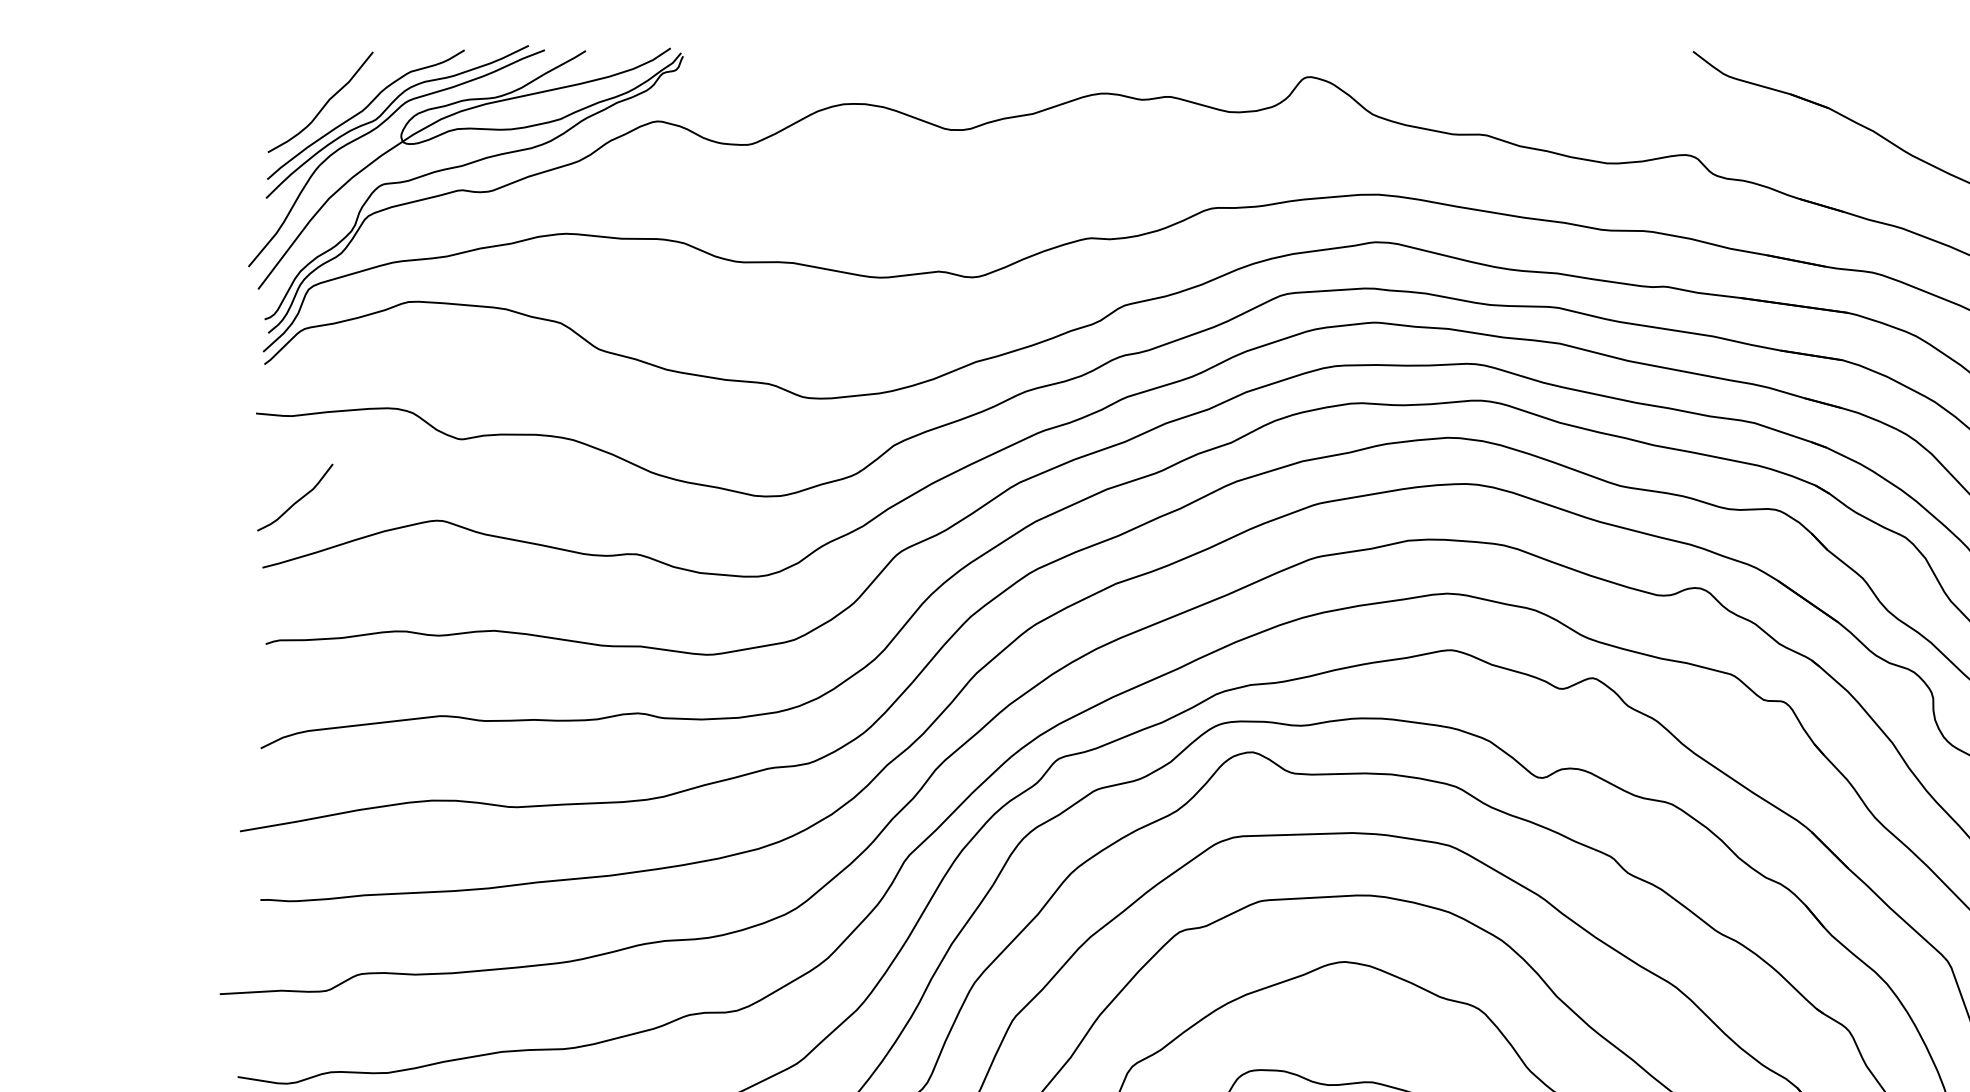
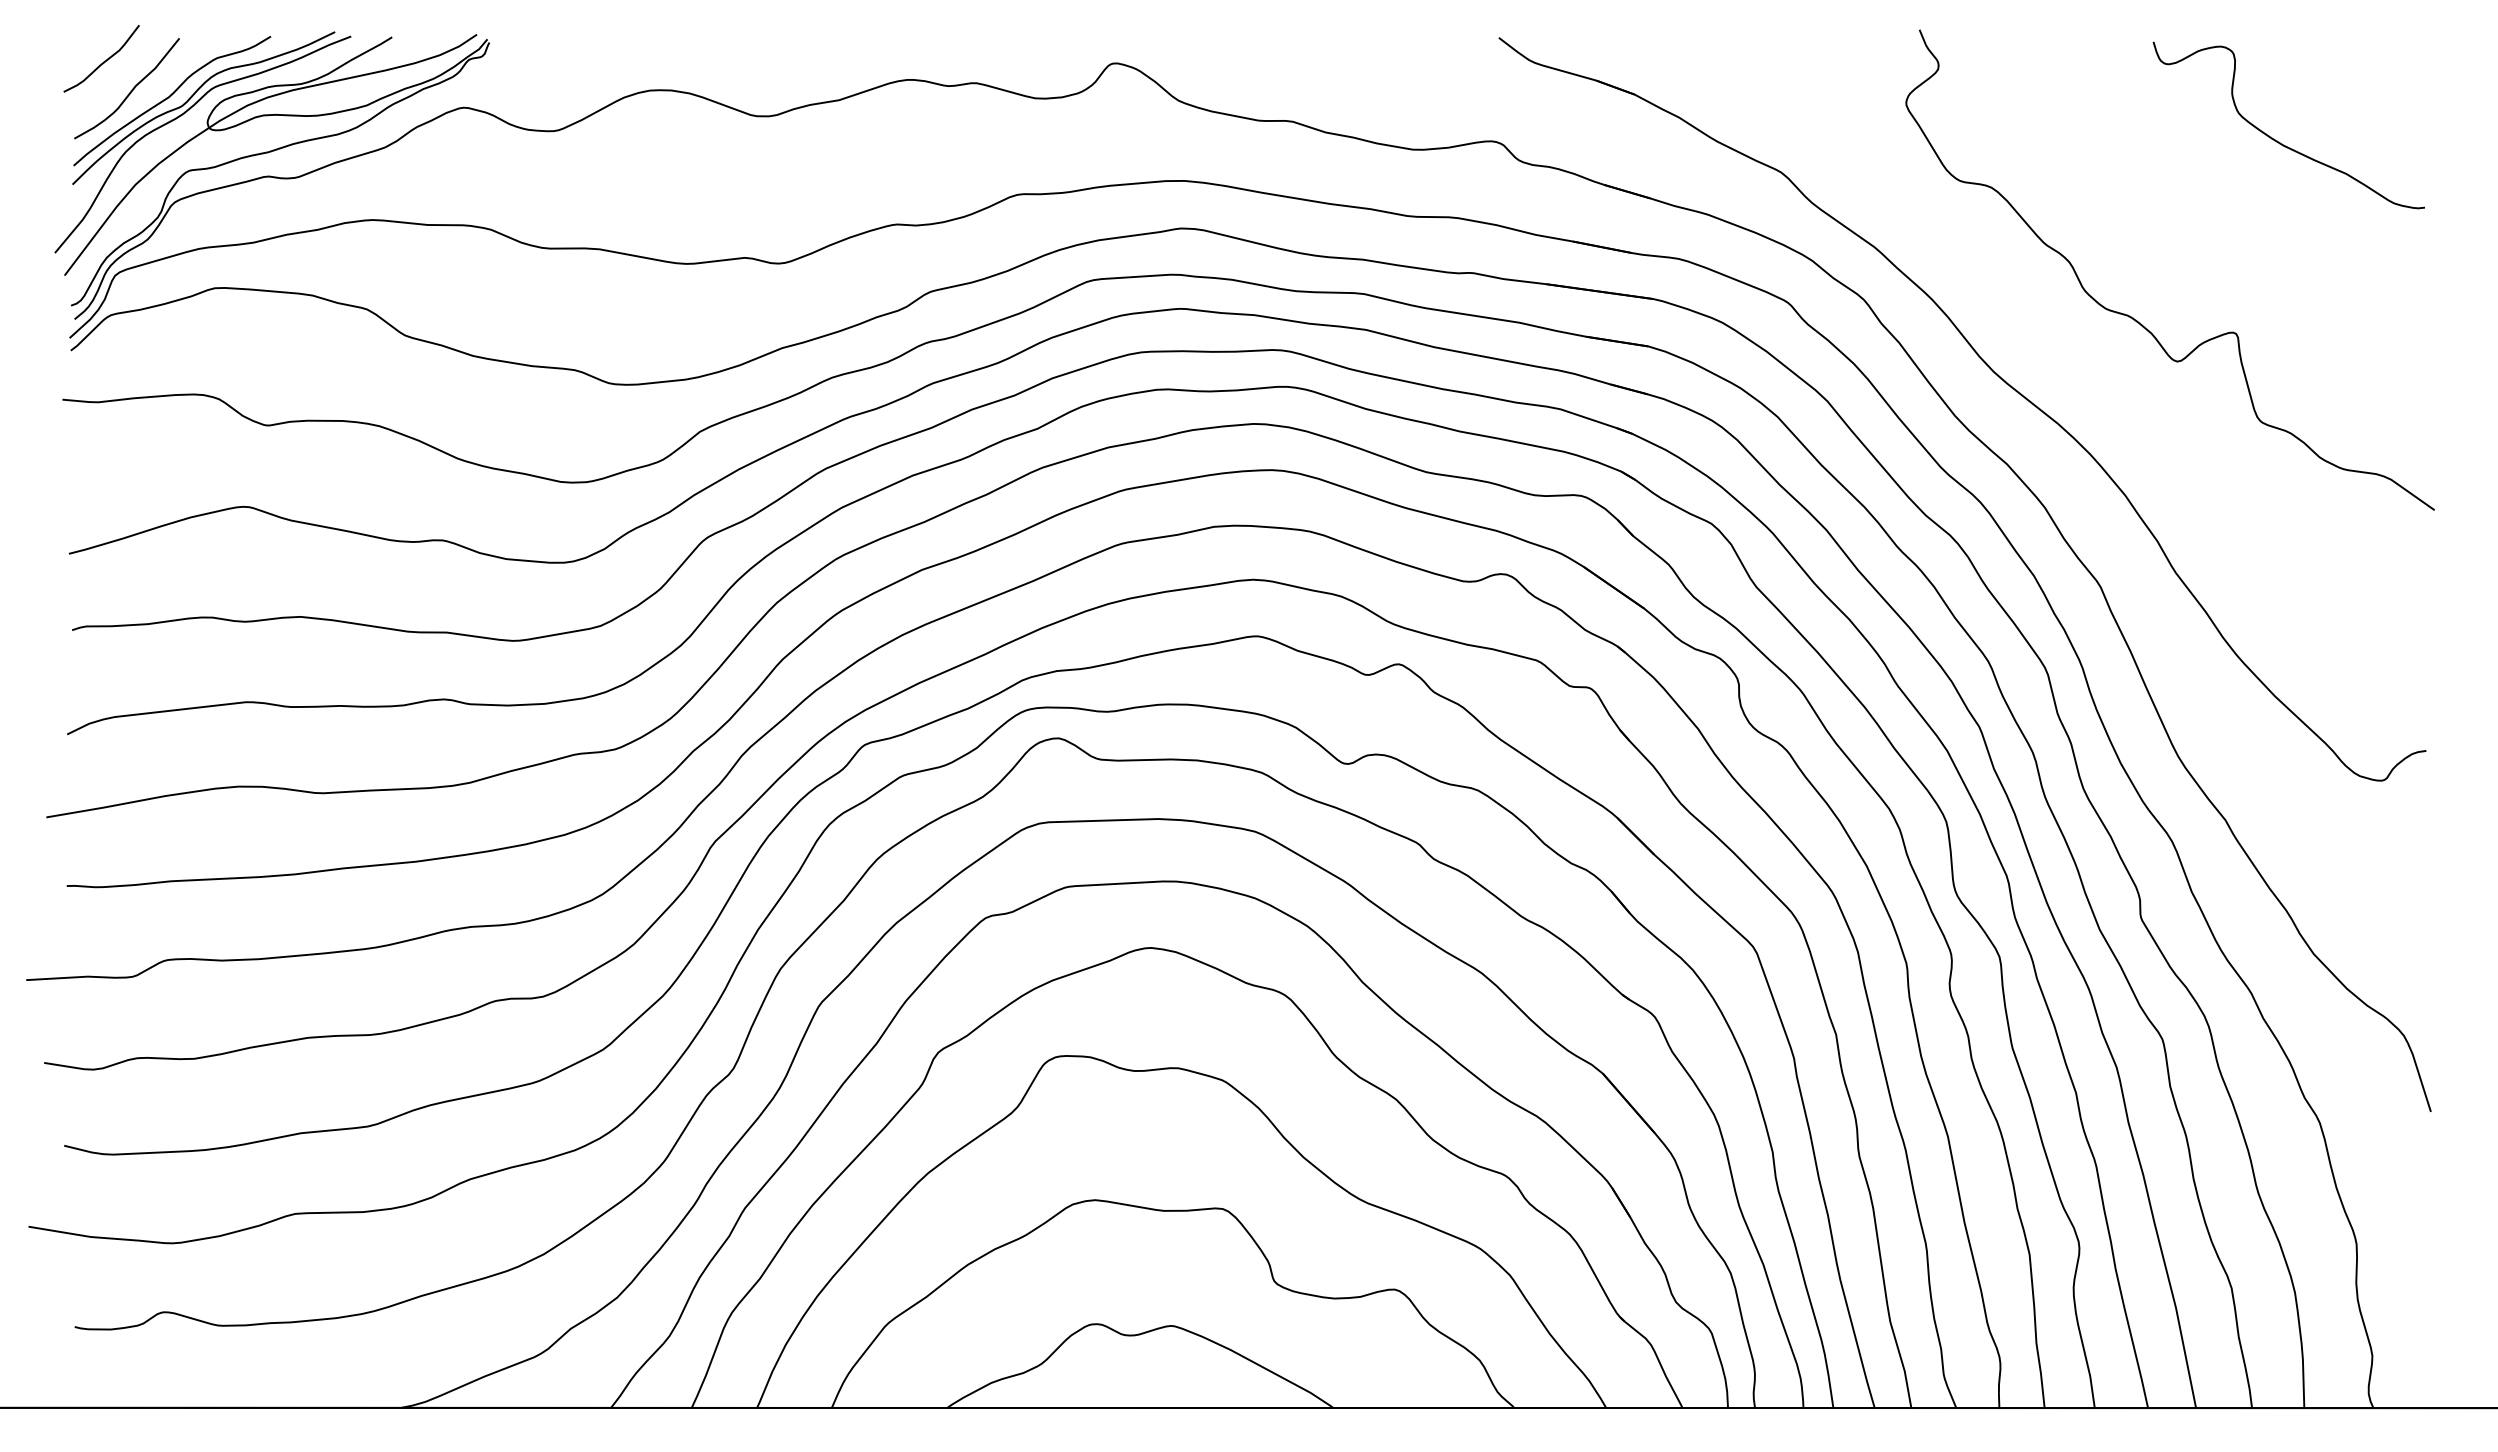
curve: (298, 499) -> (104, 60), moved

